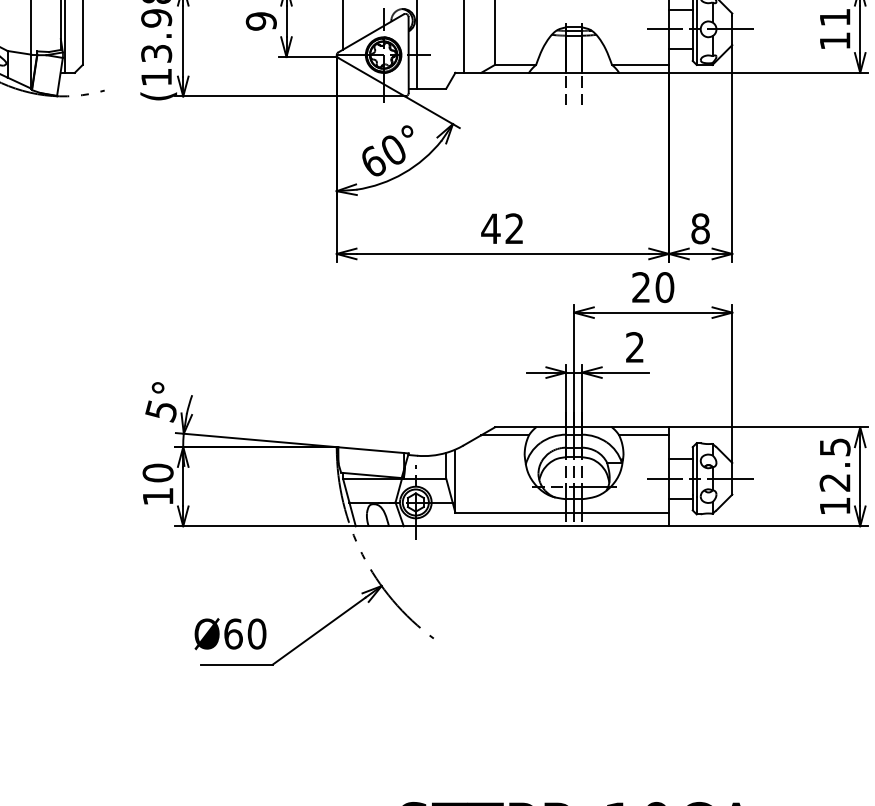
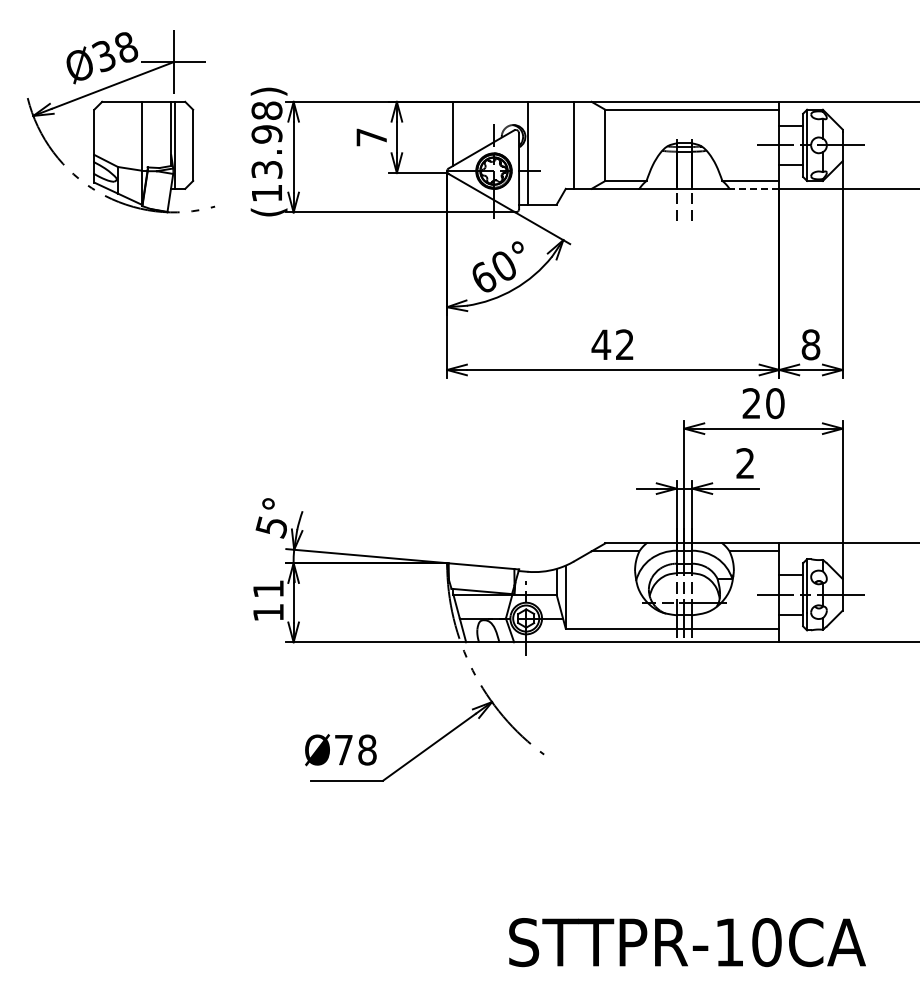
text: (261, 21) -> (371, 137), 9 -> 7
line: (644, 72) -> (754, 188), solid -> dashed
text: (158, 472) -> (268, 588), 10 -> 11
text: (245, 633) -> (355, 749), Ø60 -> Ø78

